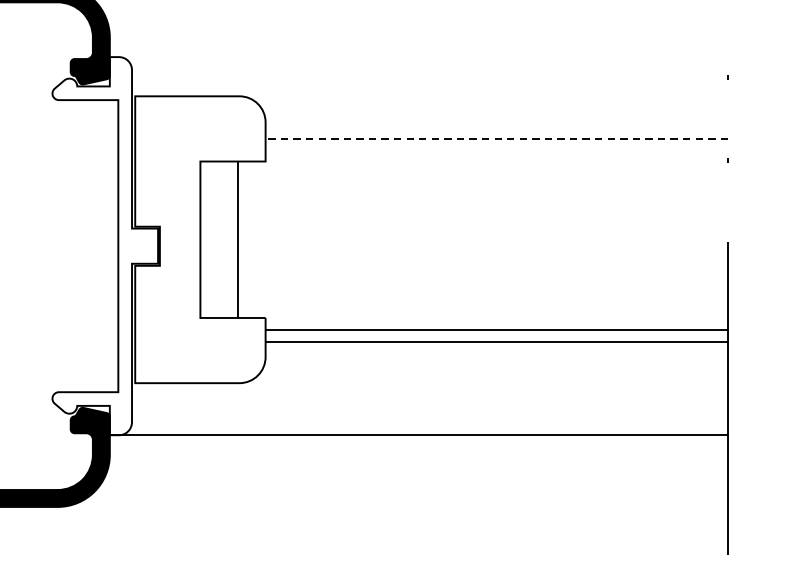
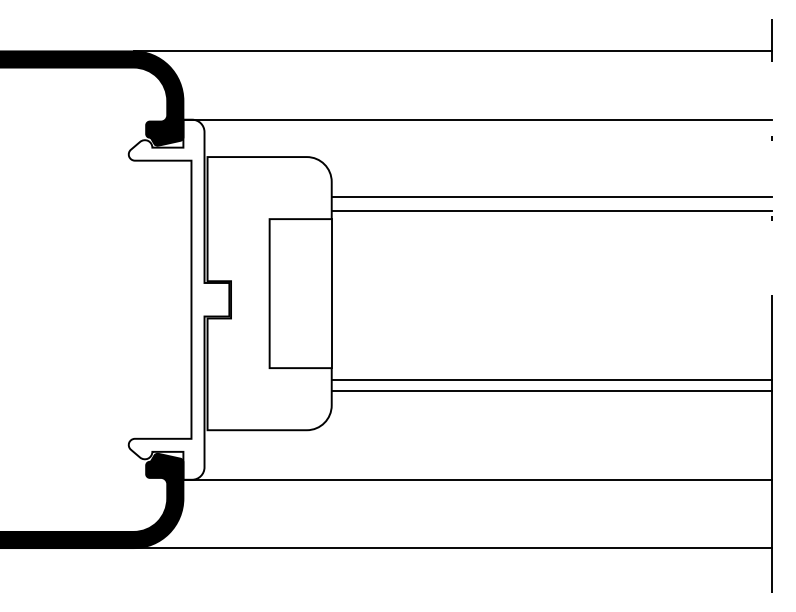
line: (418, 56) -> (477, 119), added
line: (496, 138) -> (551, 197), dashed -> solid
line: (496, 153) -> (551, 211), added
line: (238, 239) -> (331, 293), moved
line: (392, 507) -> (452, 548), added

